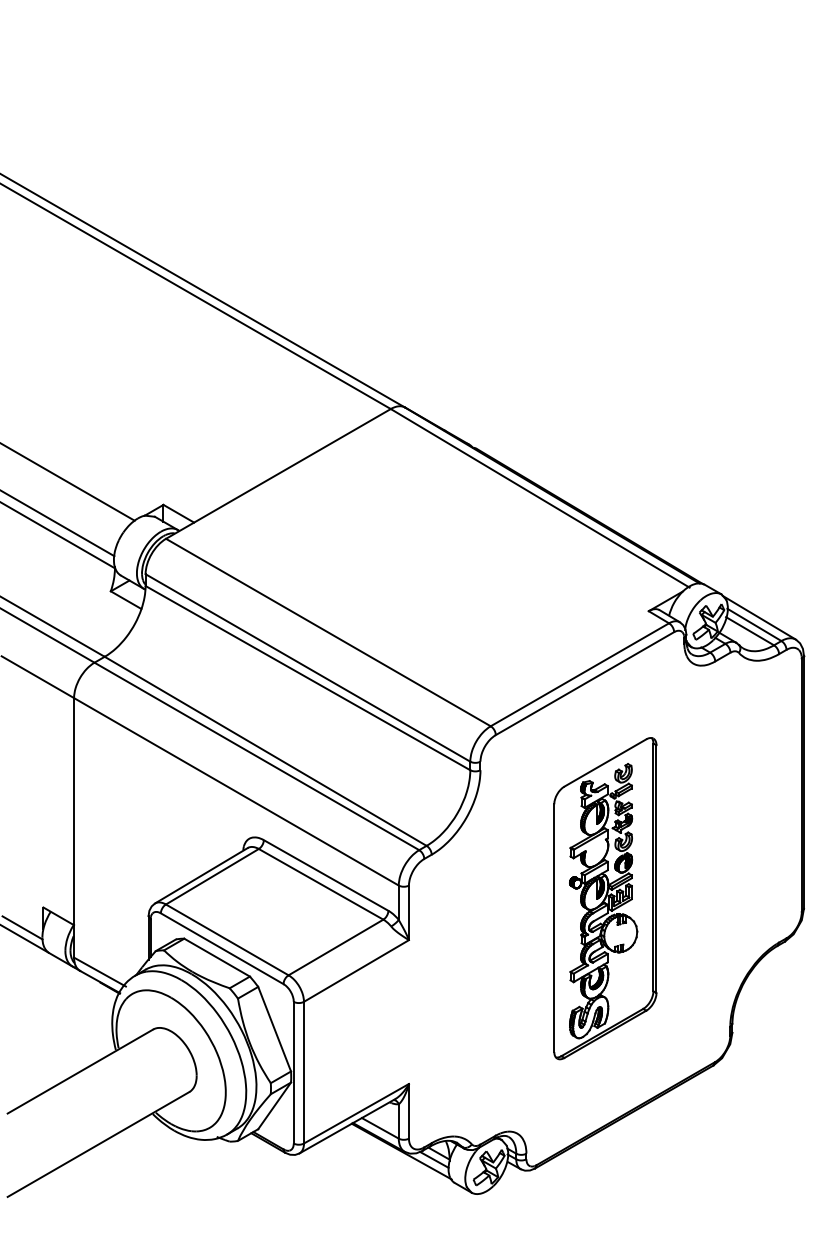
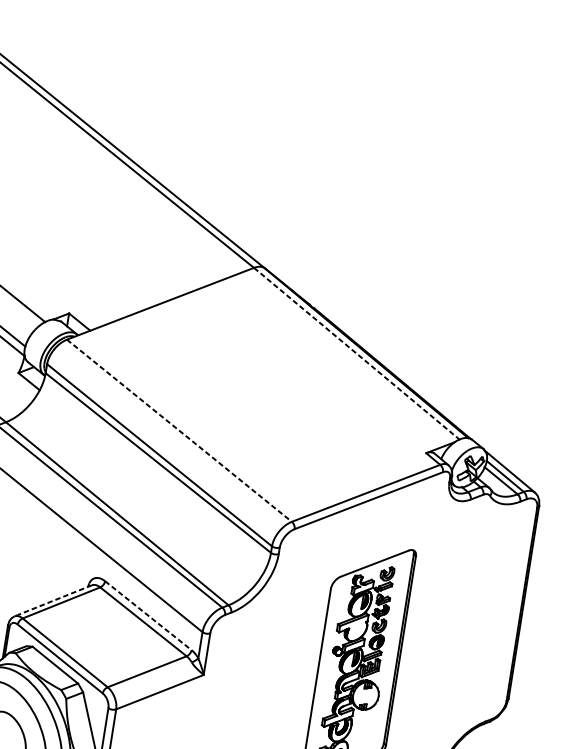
line: (539, 498) -> (356, 354), solid -> dashed
line: (328, 632) -> (179, 430), solid -> dashed
line: (326, 875) -> (148, 615), solid -> dashed
line: (200, 876) -> (52, 601), solid -> dashed

